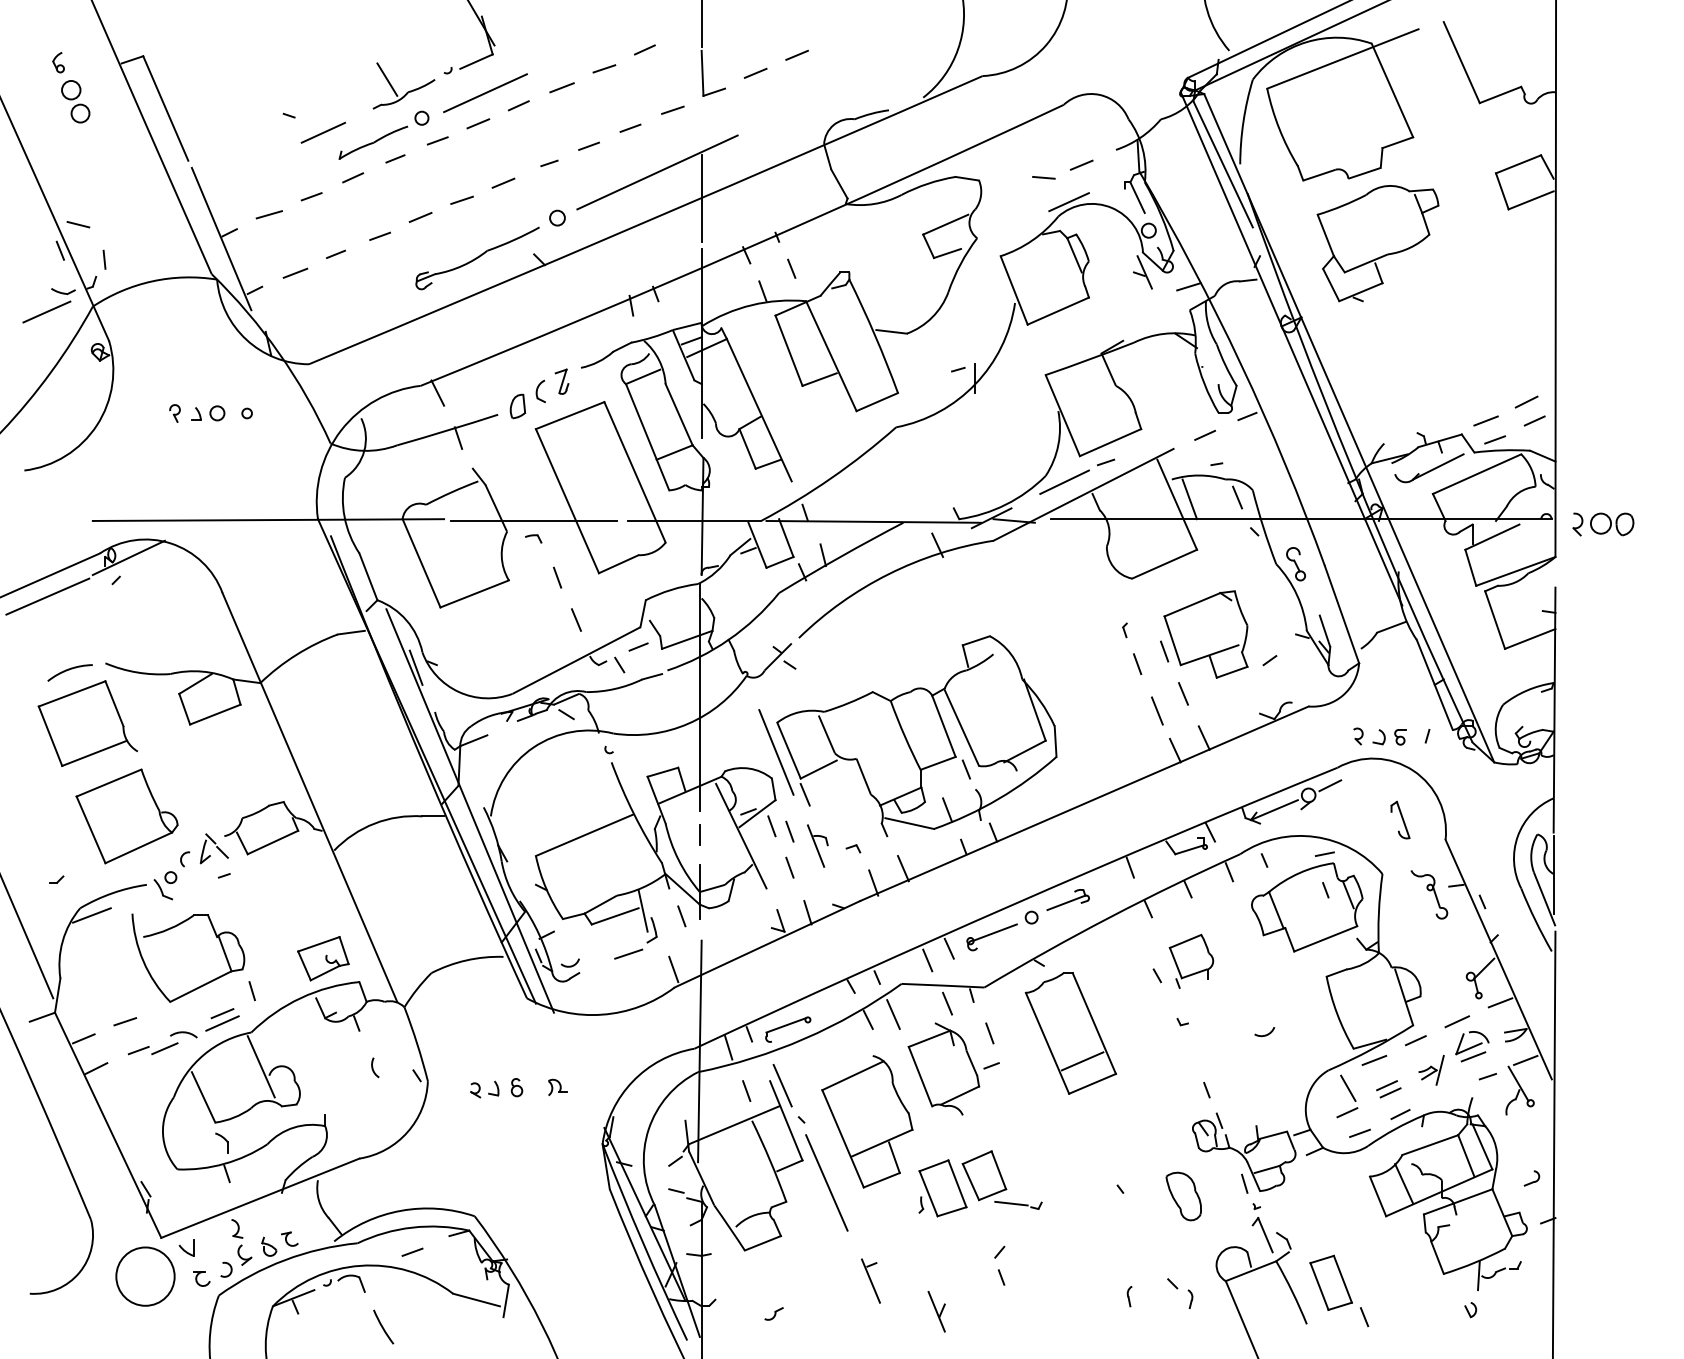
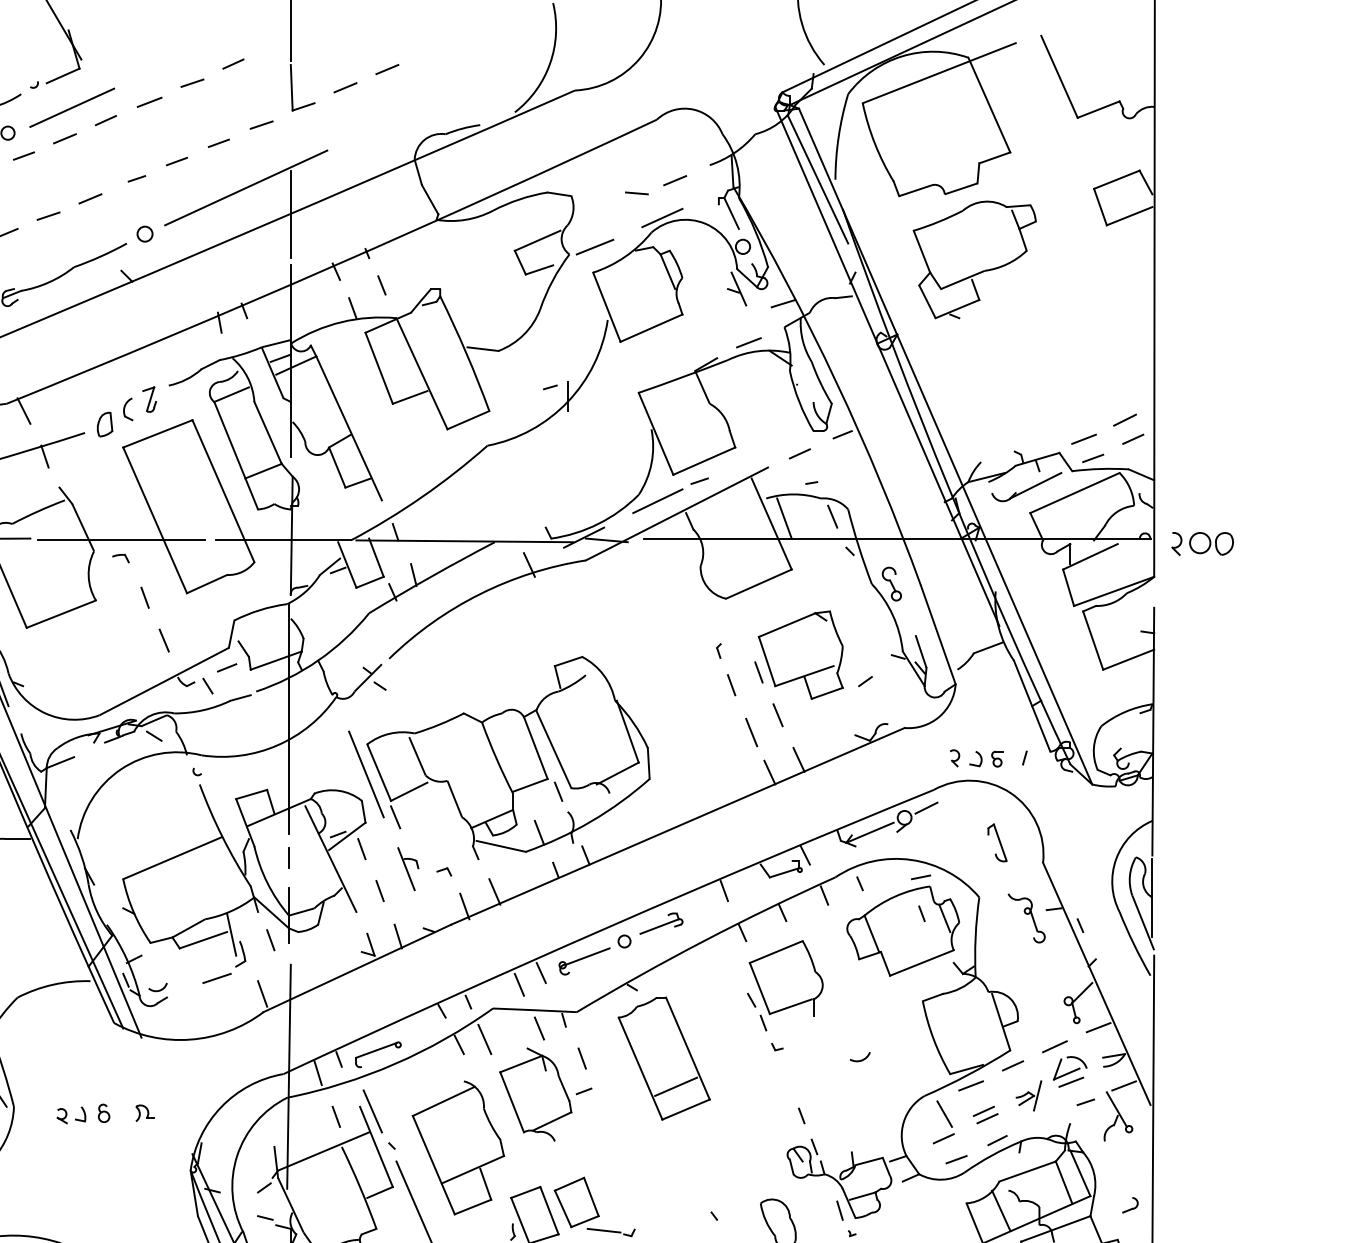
line: (1002, 230) -> (595, 246), added
line: (1154, 325) -> (748, 342), added
line: (789, 831) -> (379, 854), removed
part: (1191, 961) -> (786, 985), size x1.67

